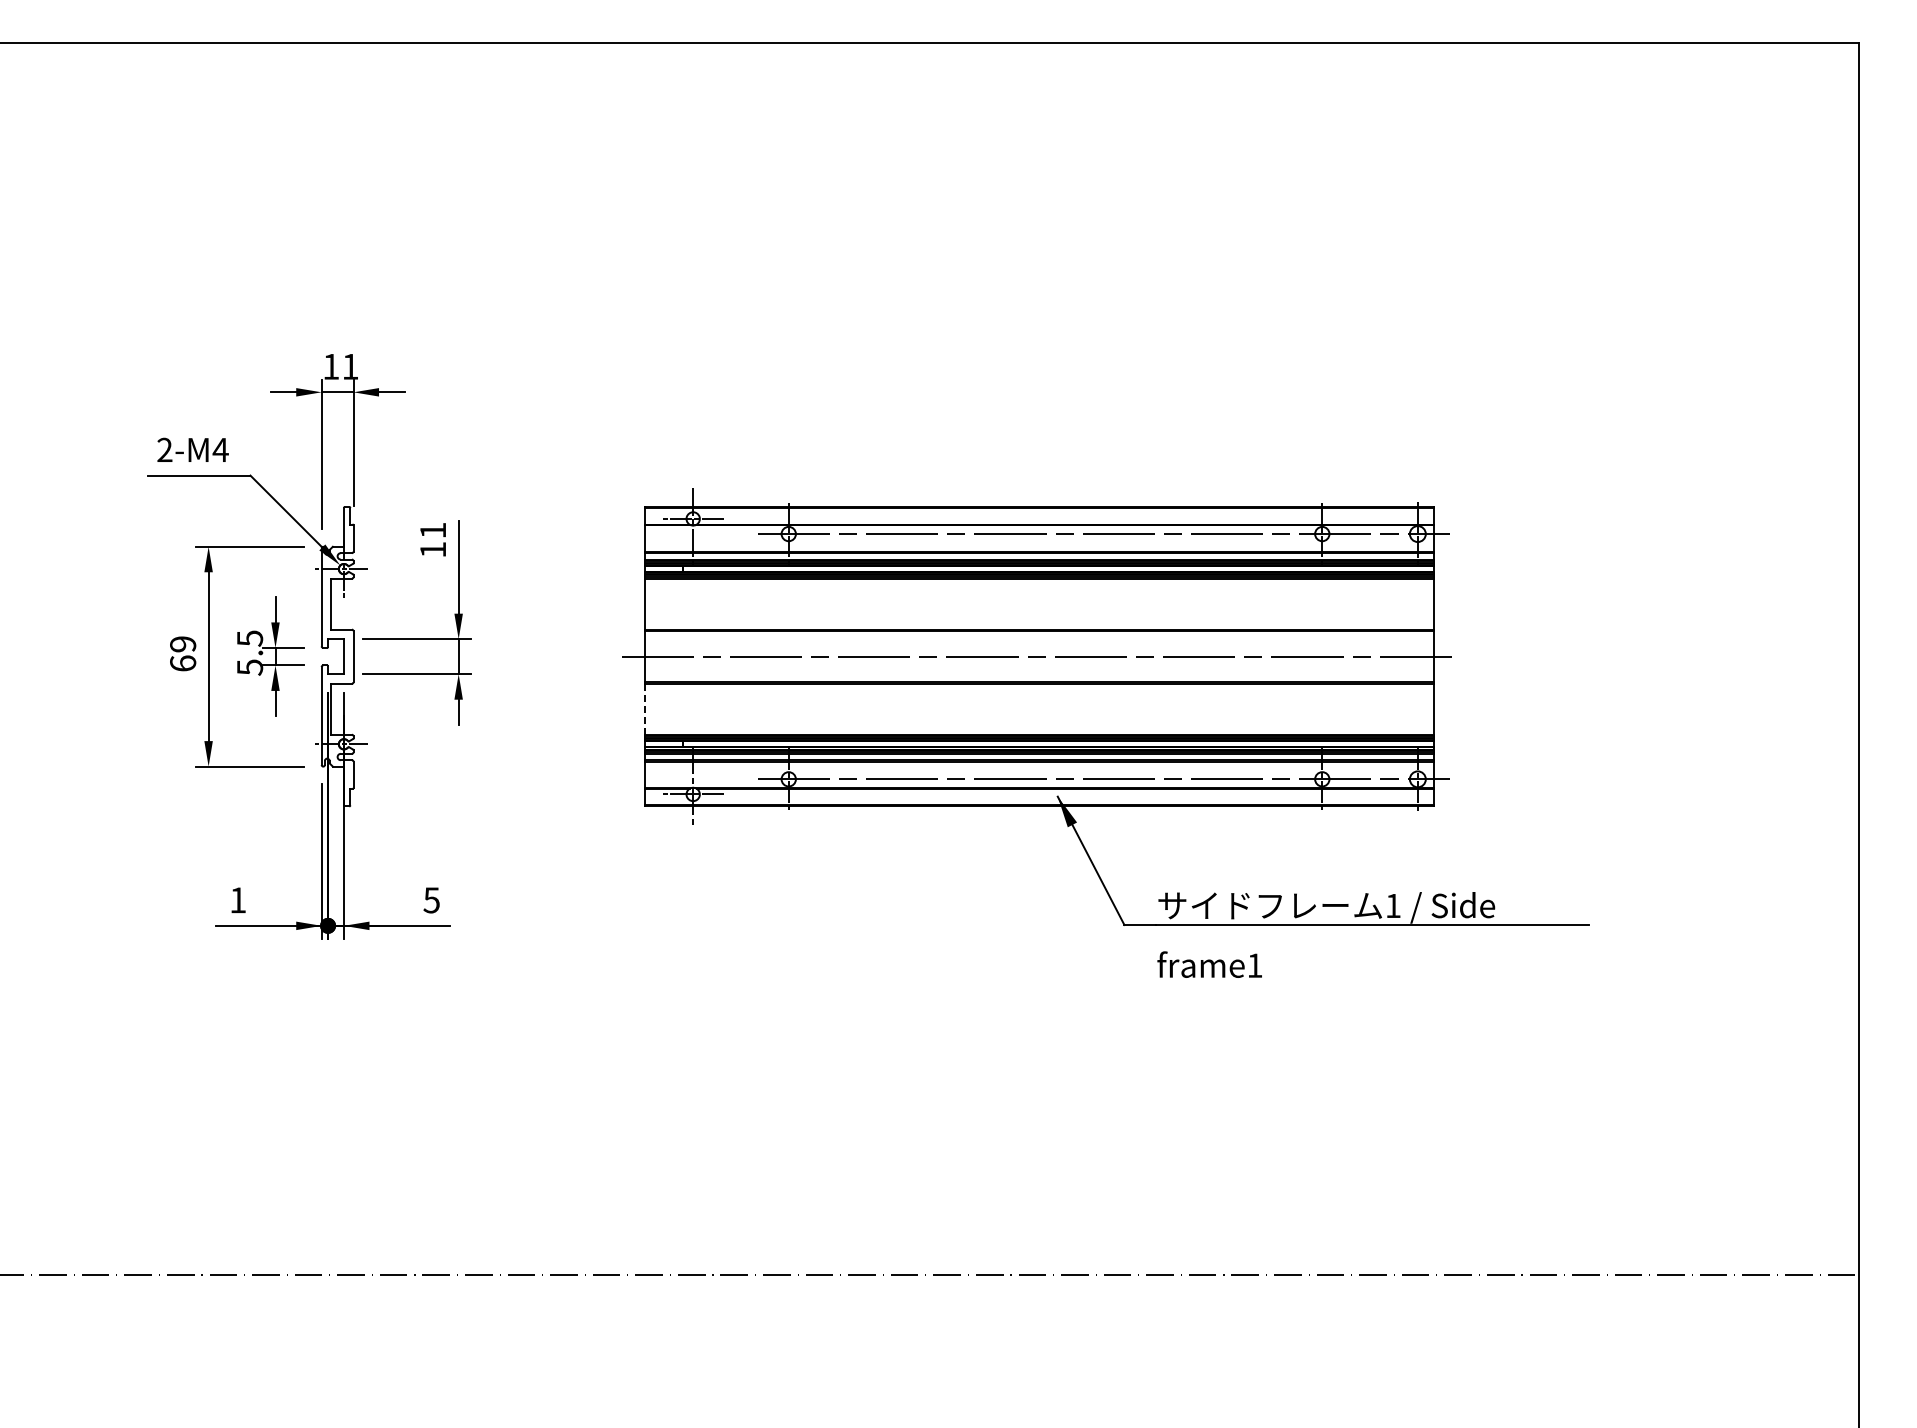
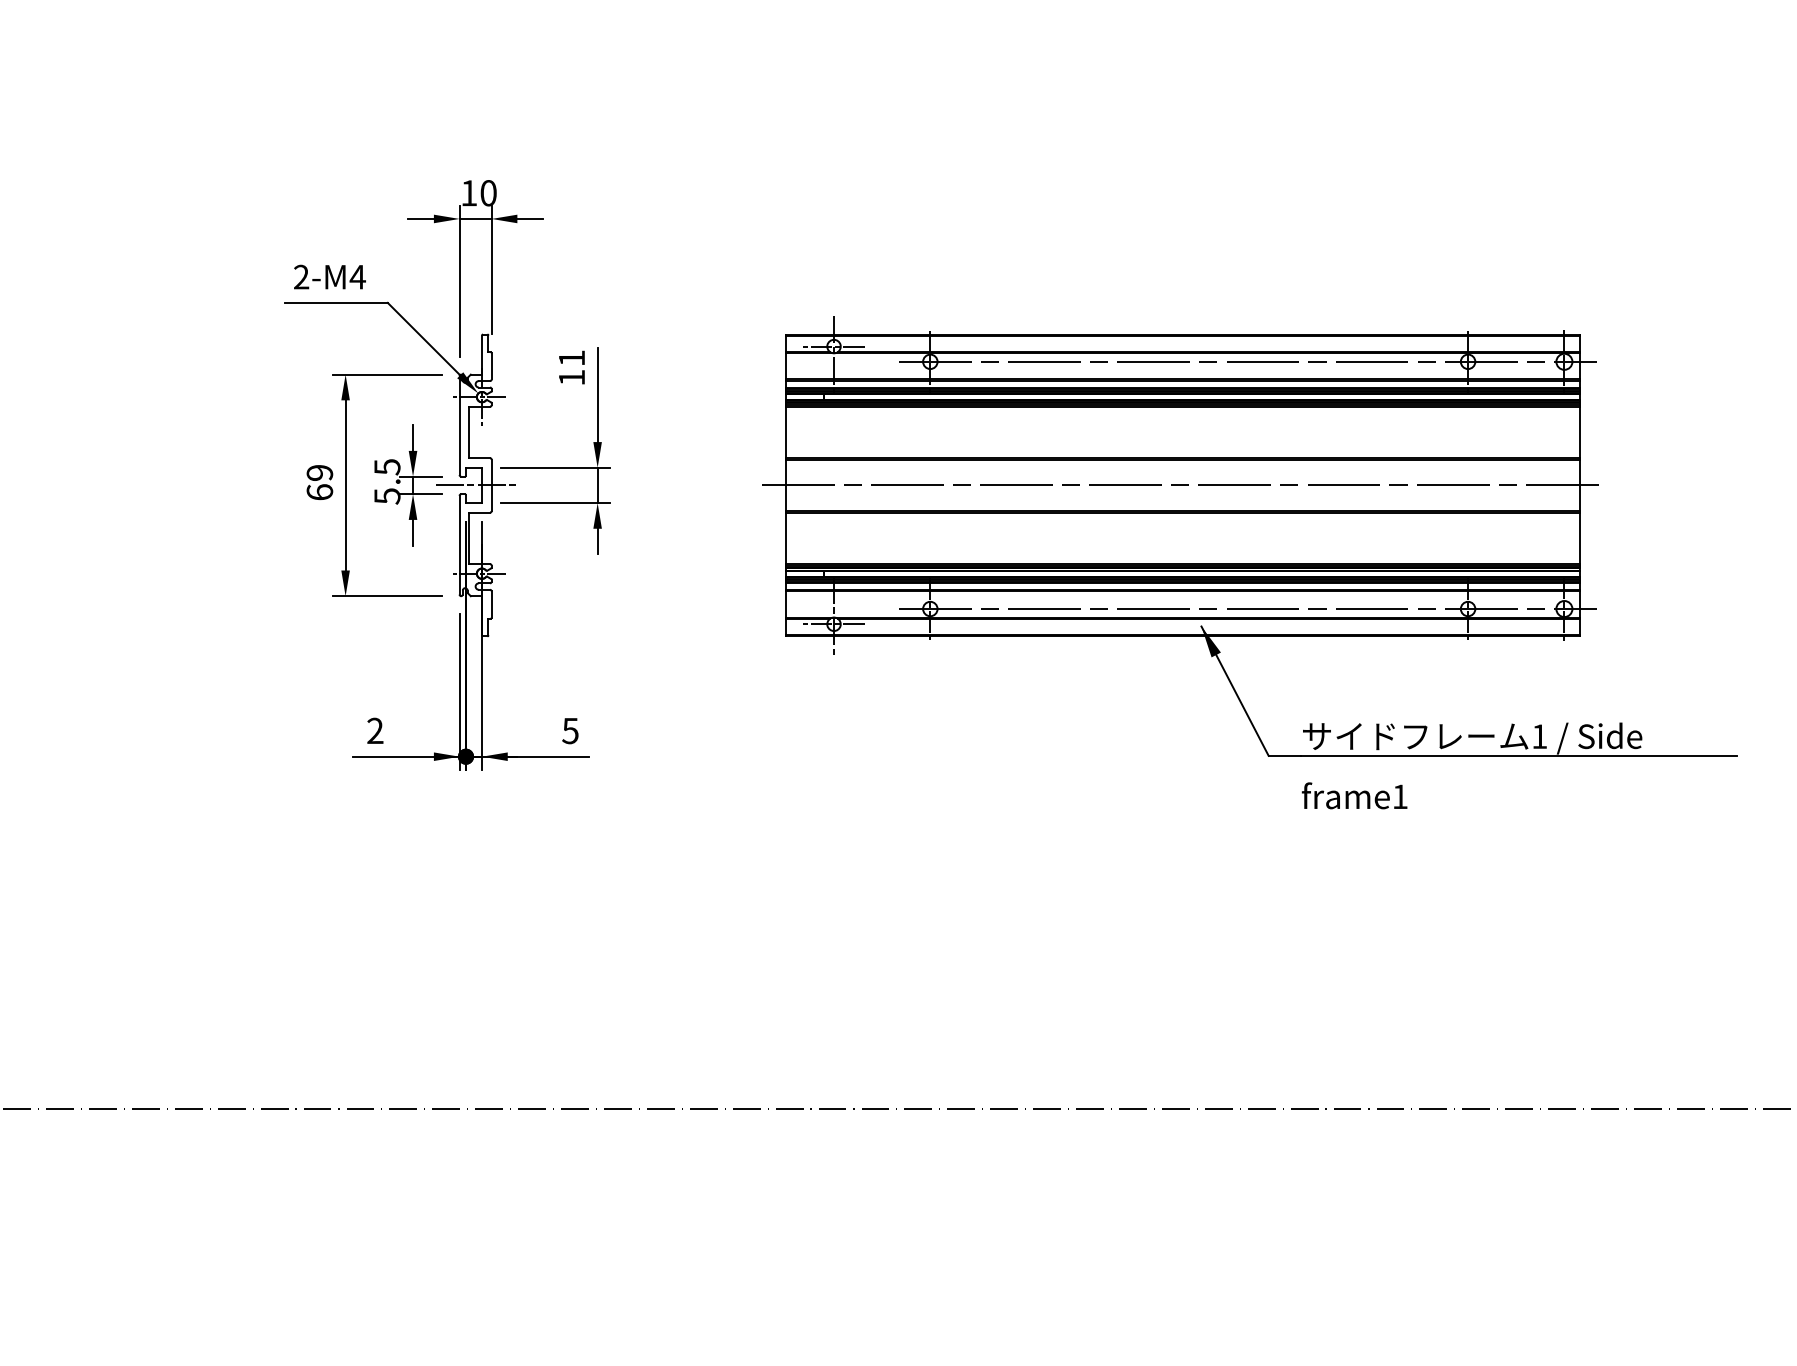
text: (350, 366) -> (488, 192), 11 -> 10
line: (337, 656) -> (475, 485), added
line: (645, 709) -> (785, 538), dashed -> solid
text: (238, 899) -> (375, 730), 1 -> 2

